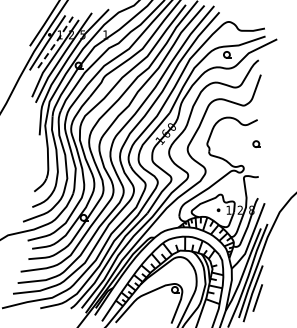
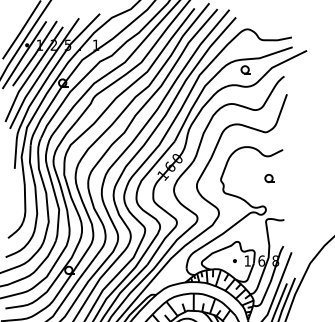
line: (56, 42) -> (35, 54), dashed -> solid
part: (256, 143) -> (269, 177), moved
text: (240, 209) -> (261, 260), 2 -> 6

